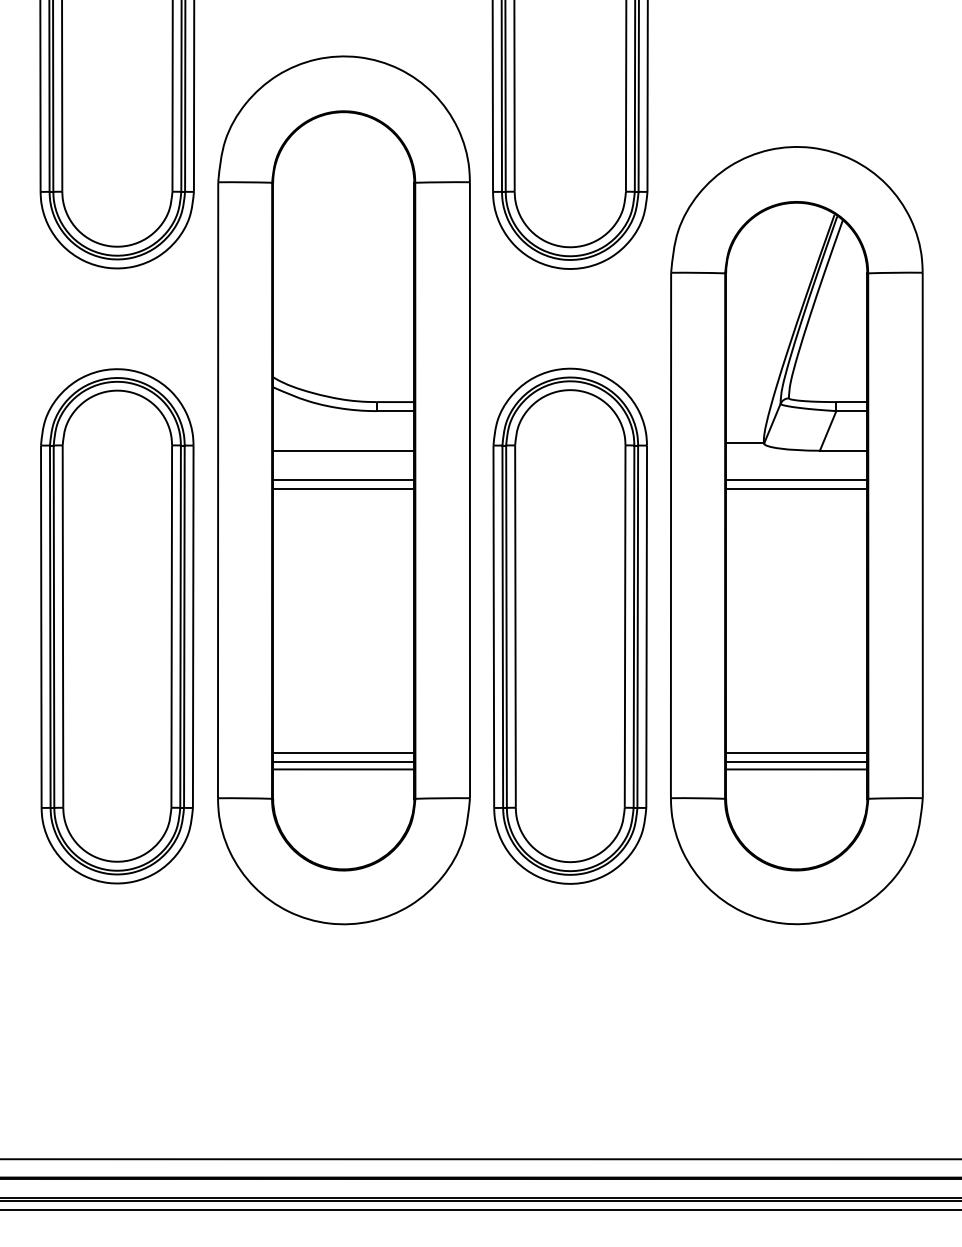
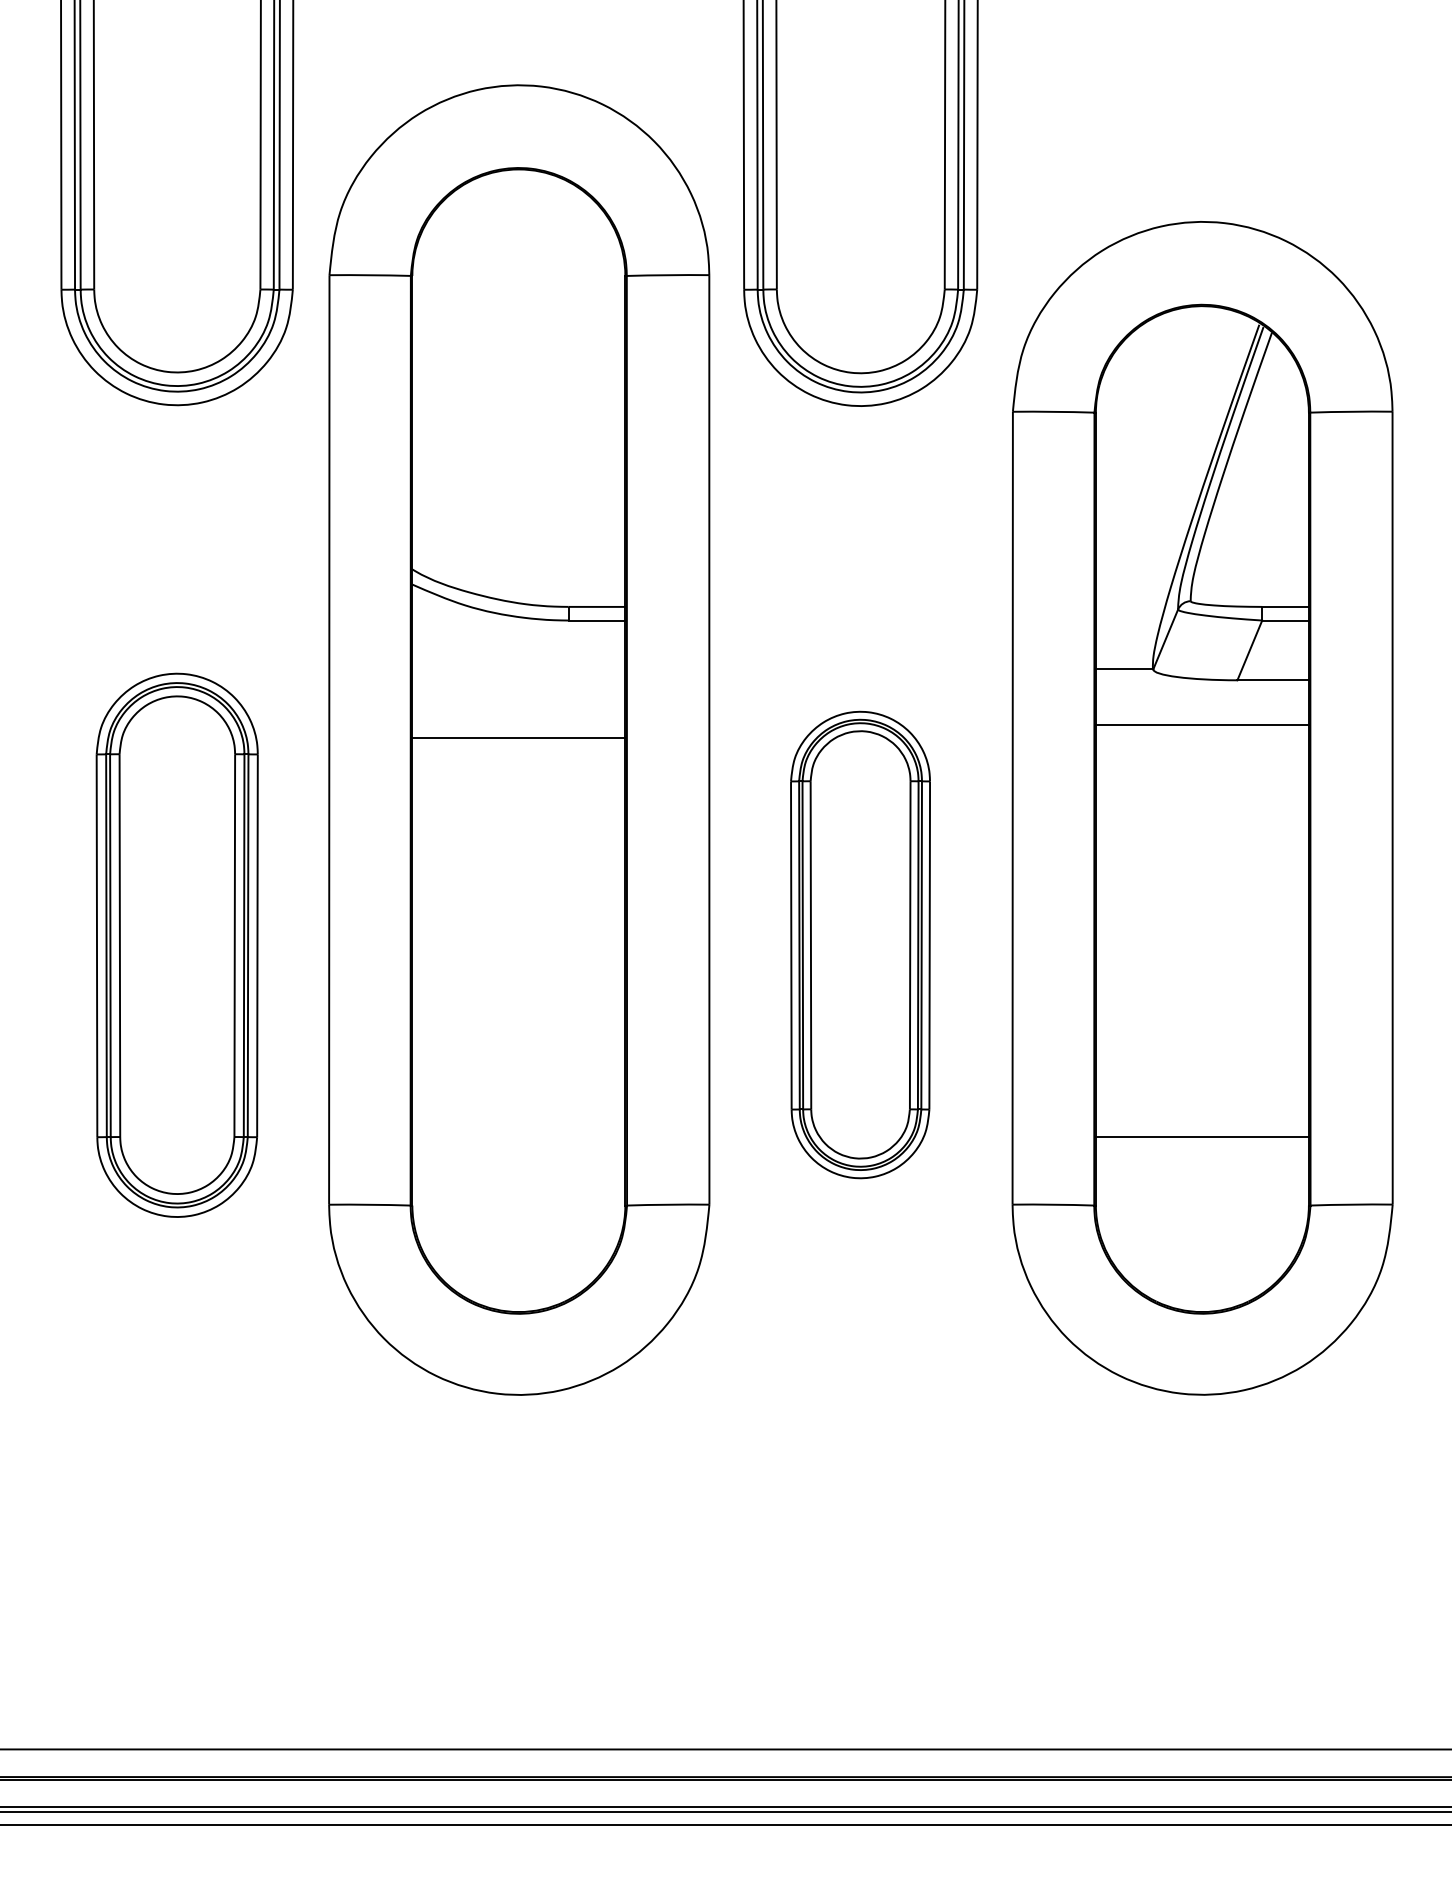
line: (343, 450) -> (518, 679), removed
line: (343, 480) -> (518, 725), removed
line: (796, 489) -> (1202, 738), removed
part: (569, 625) -> (859, 944), size x0.6
part: (117, 626) -> (177, 945), size x0.7
line: (343, 753) -> (518, 1137), removed
line: (343, 762) -> (518, 1150), removed
line: (796, 762) -> (1202, 1150), removed
line: (343, 769) -> (518, 1161), removed
line: (796, 769) -> (1202, 1161), removed

